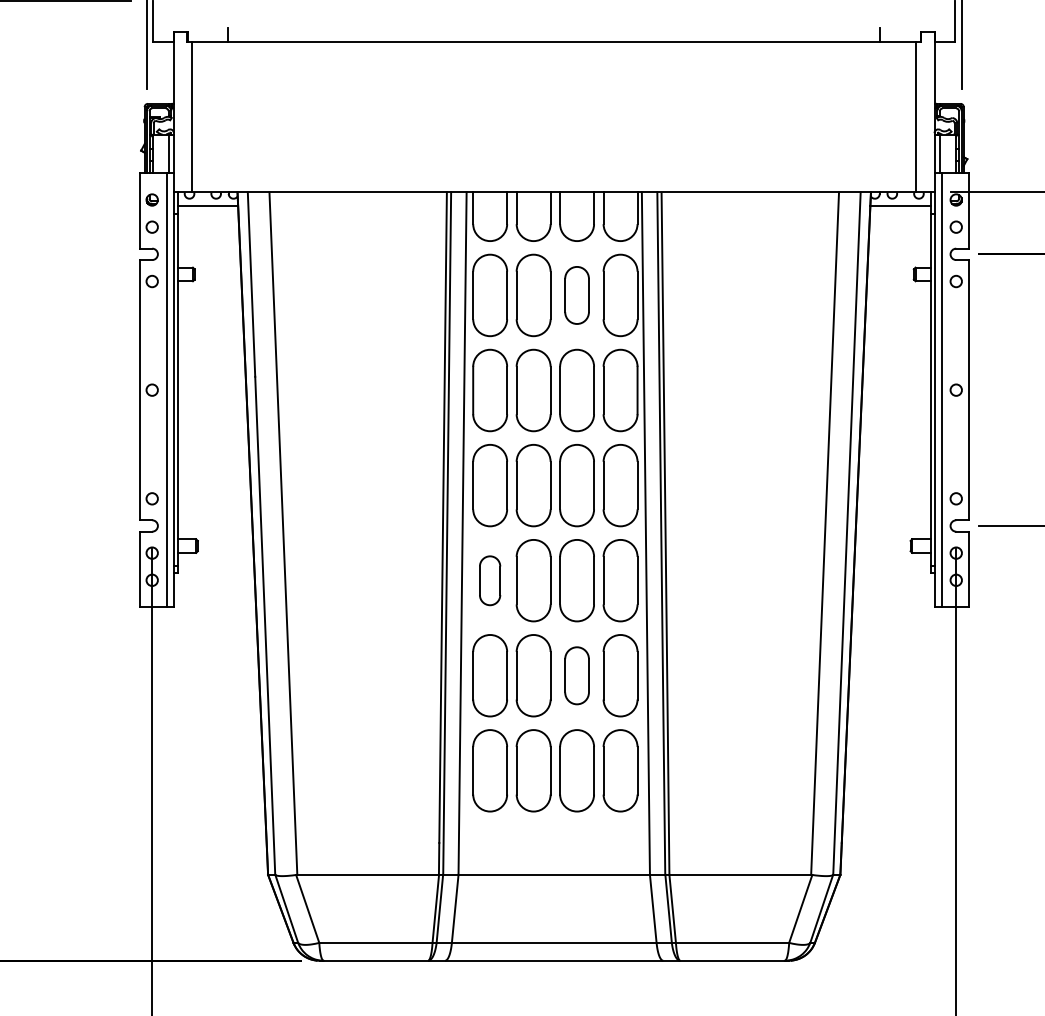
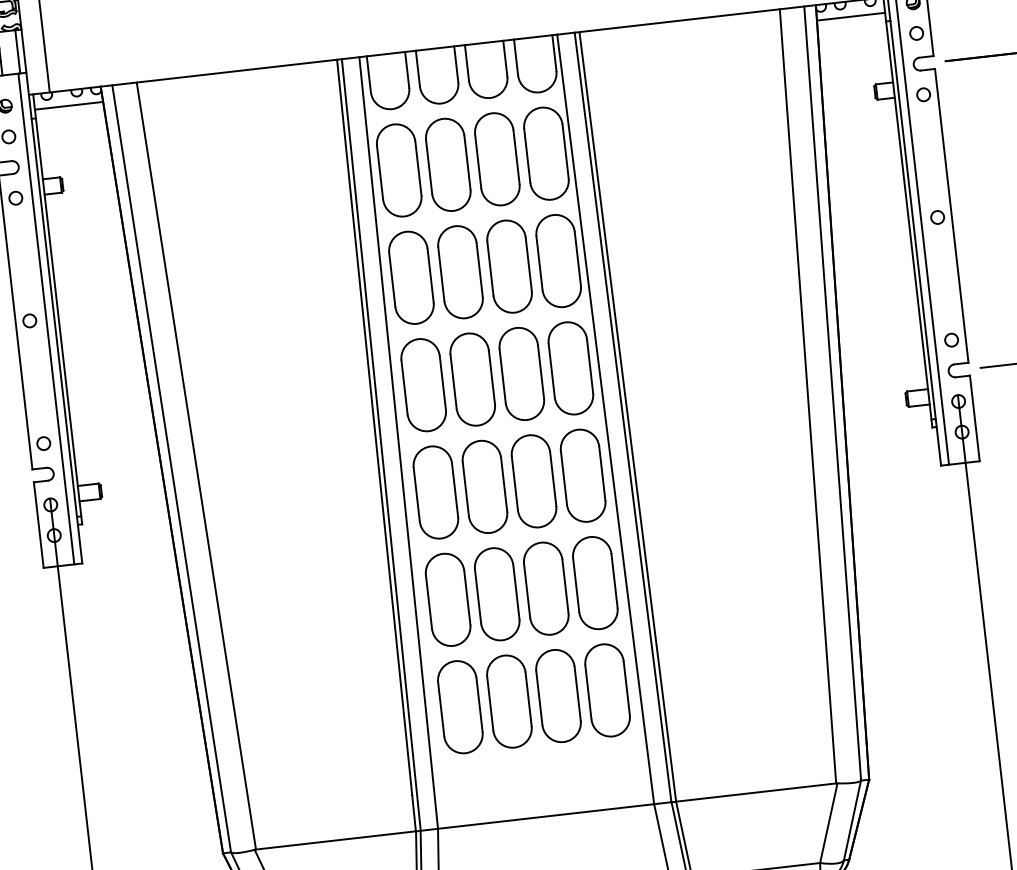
part: (576, 295) -> (496, 159), size x1.43
part: (489, 580) -> (435, 492), size x1.67
part: (576, 675) -> (545, 588), size x1.43

